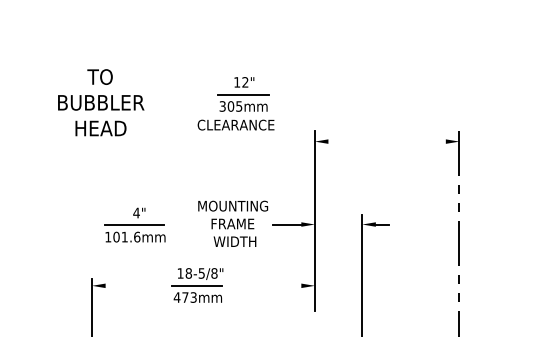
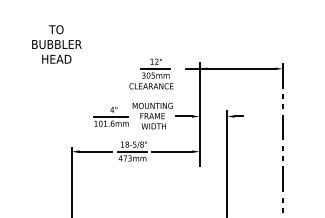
text: (100, 102) -> (56, 44), moved
part: (236, 102) -> (151, 73), moved
line: (368, 141) -> (230, 68), added
part: (133, 224) -> (110, 116), moved
line: (133, 285) -> (95, 151), added
line: (265, 285) -> (171, 151), added

